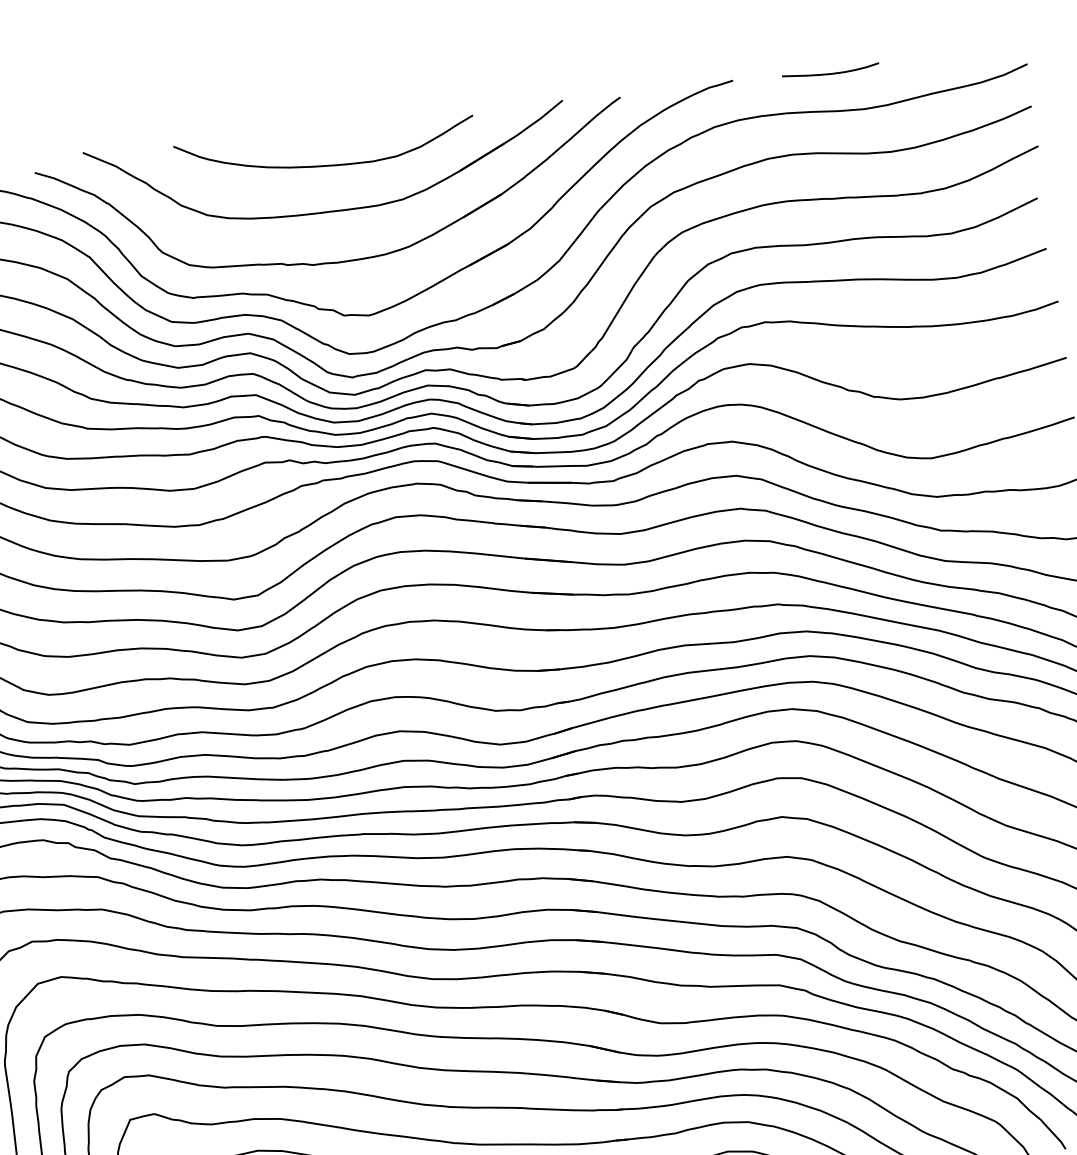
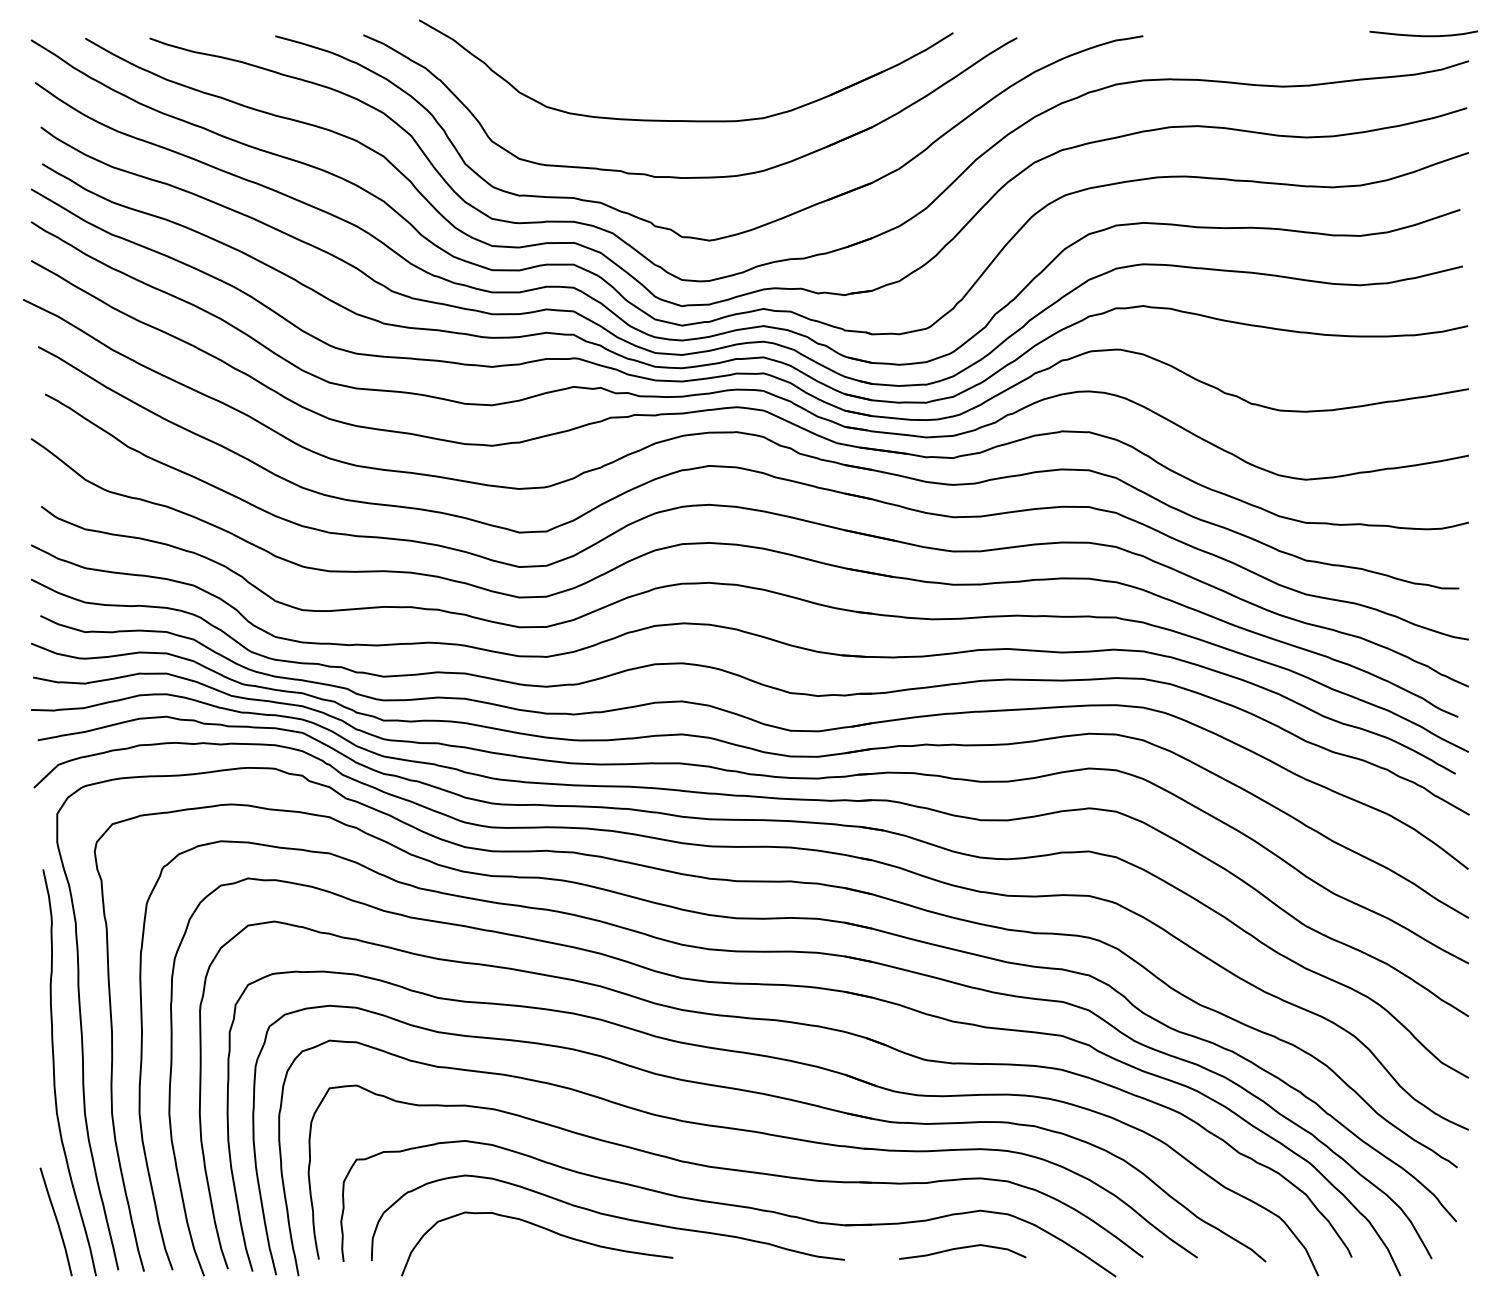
curve: (830, 73) -> (1423, 35), moved
curve: (327, 165) -> (685, 69), removed

